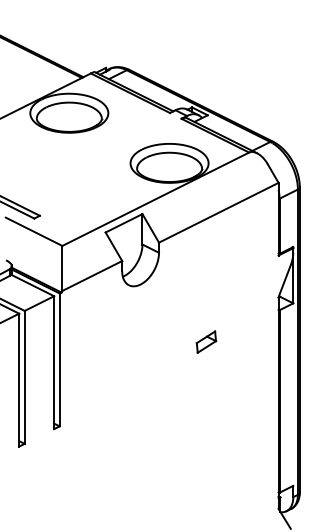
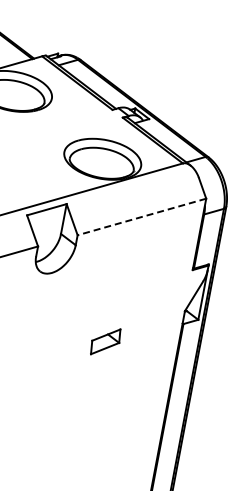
line: (218, 212) -> (141, 216), solid -> dashed
part: (206, 341) -> (105, 341), size x1.4

